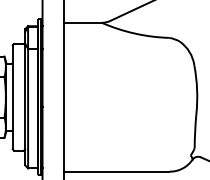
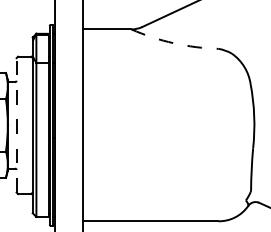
arc: (135, 33) -> (174, 43), solid -> dashed
line: (12, 96) -> (16, 124), solid -> dashed

